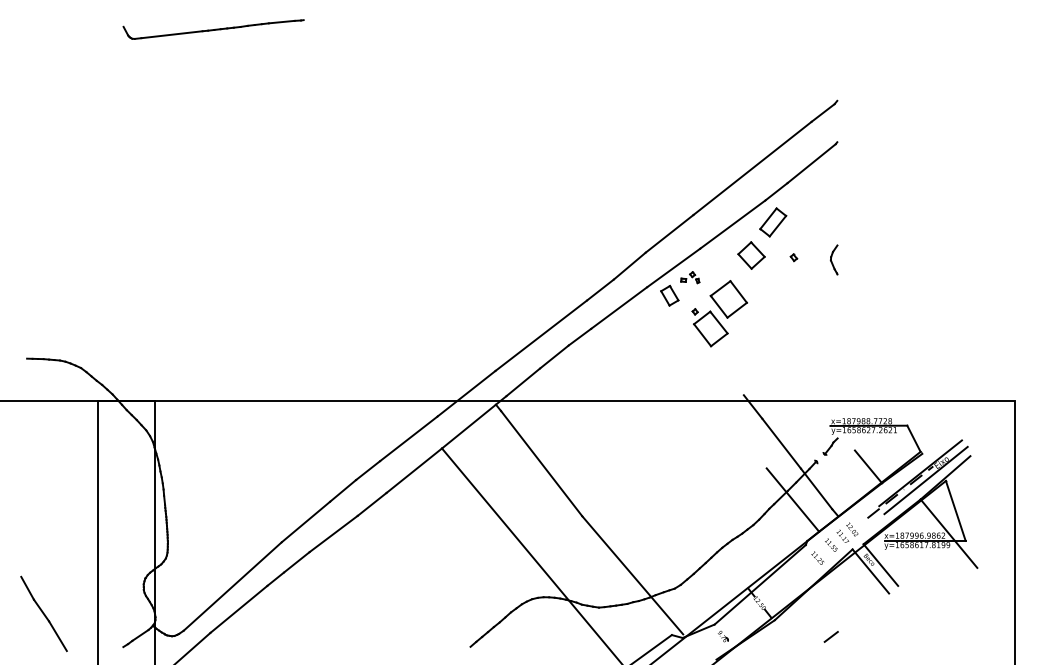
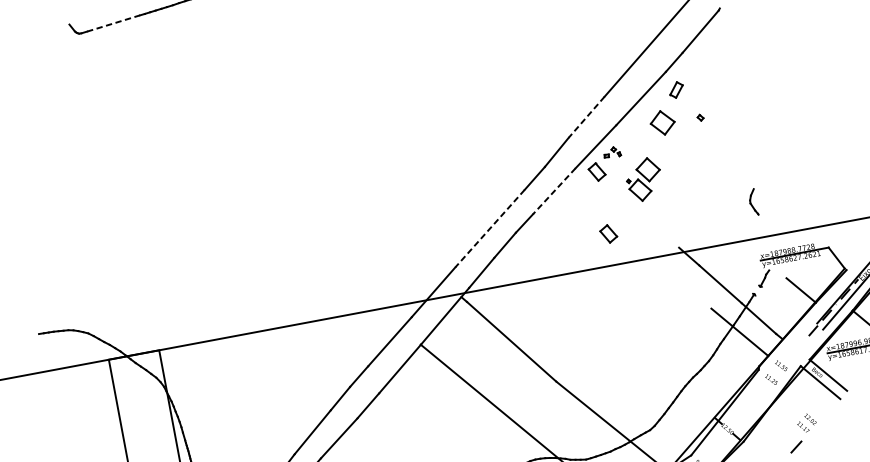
line: (172, 34) -> (113, 23), solid -> dashed
part: (773, 222) -> (676, 90), size x0.6
line: (669, 234) -> (586, 117), solid -> dashed
part: (833, 259) -> (752, 202), moved
line: (619, 308) -> (554, 191), solid -> dashed
part: (719, 313) -> (644, 179), size x0.7
line: (541, 335) -> (490, 228), solid -> dashed
part: (669, 365) -> (608, 233), added
text: (847, 532) -> (806, 422), moved

